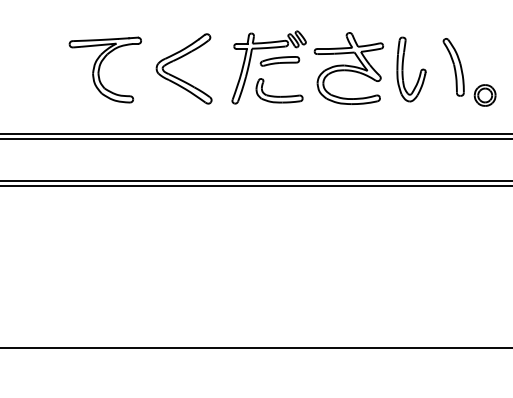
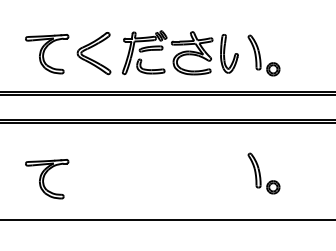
part: (468, 270) -> (263, 173), added
part: (105, 280) -> (47, 179), added

